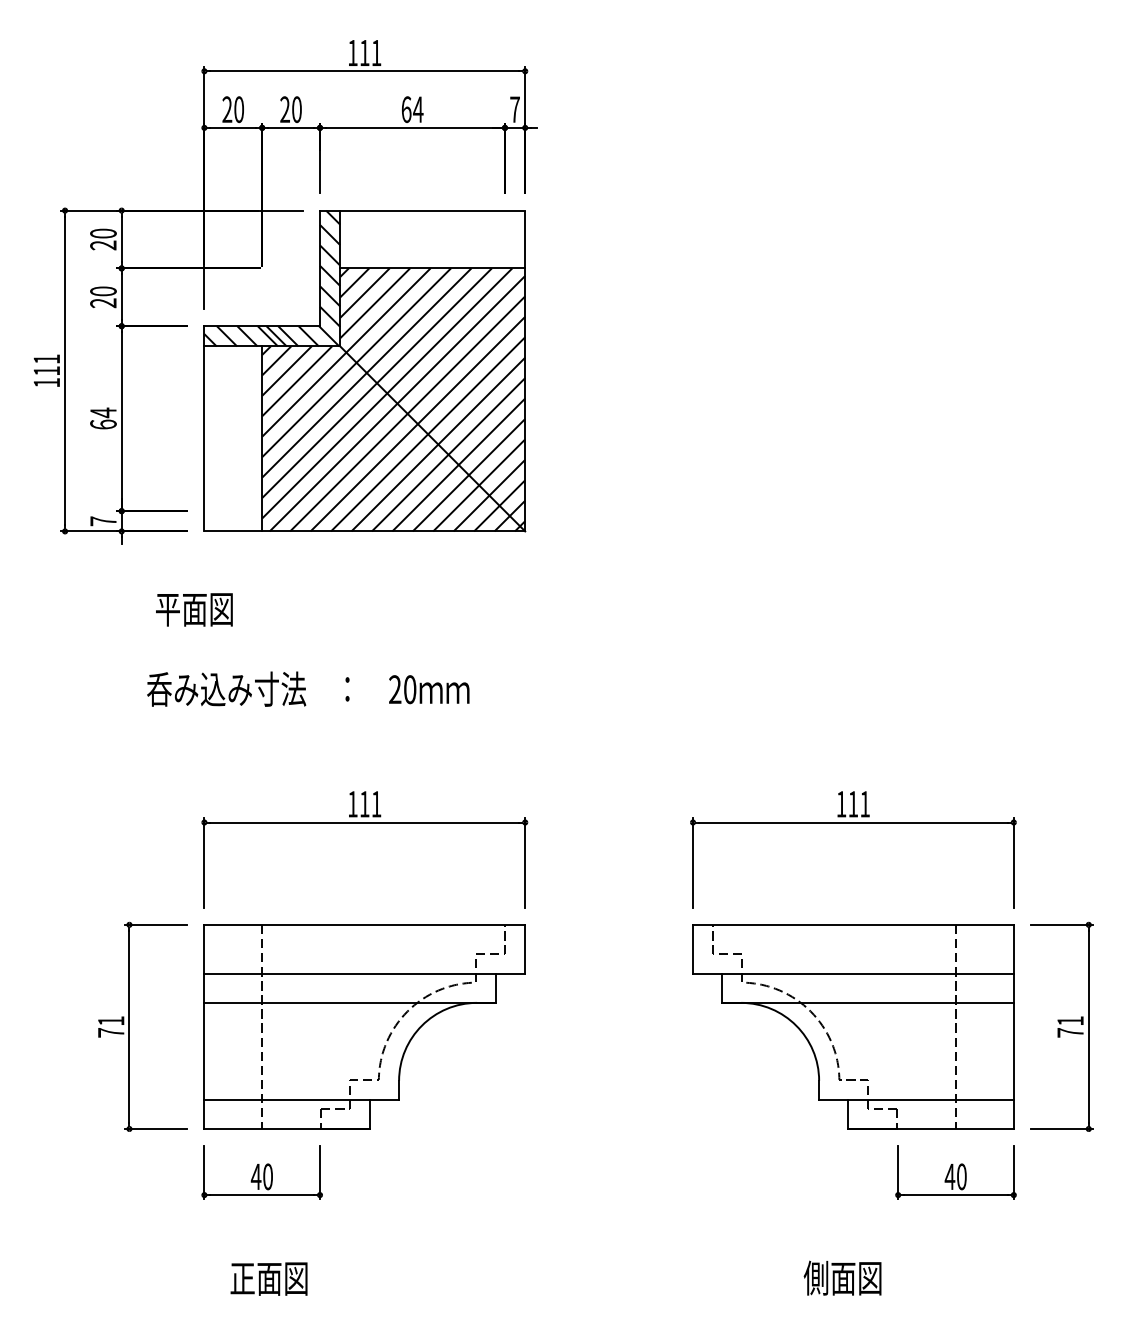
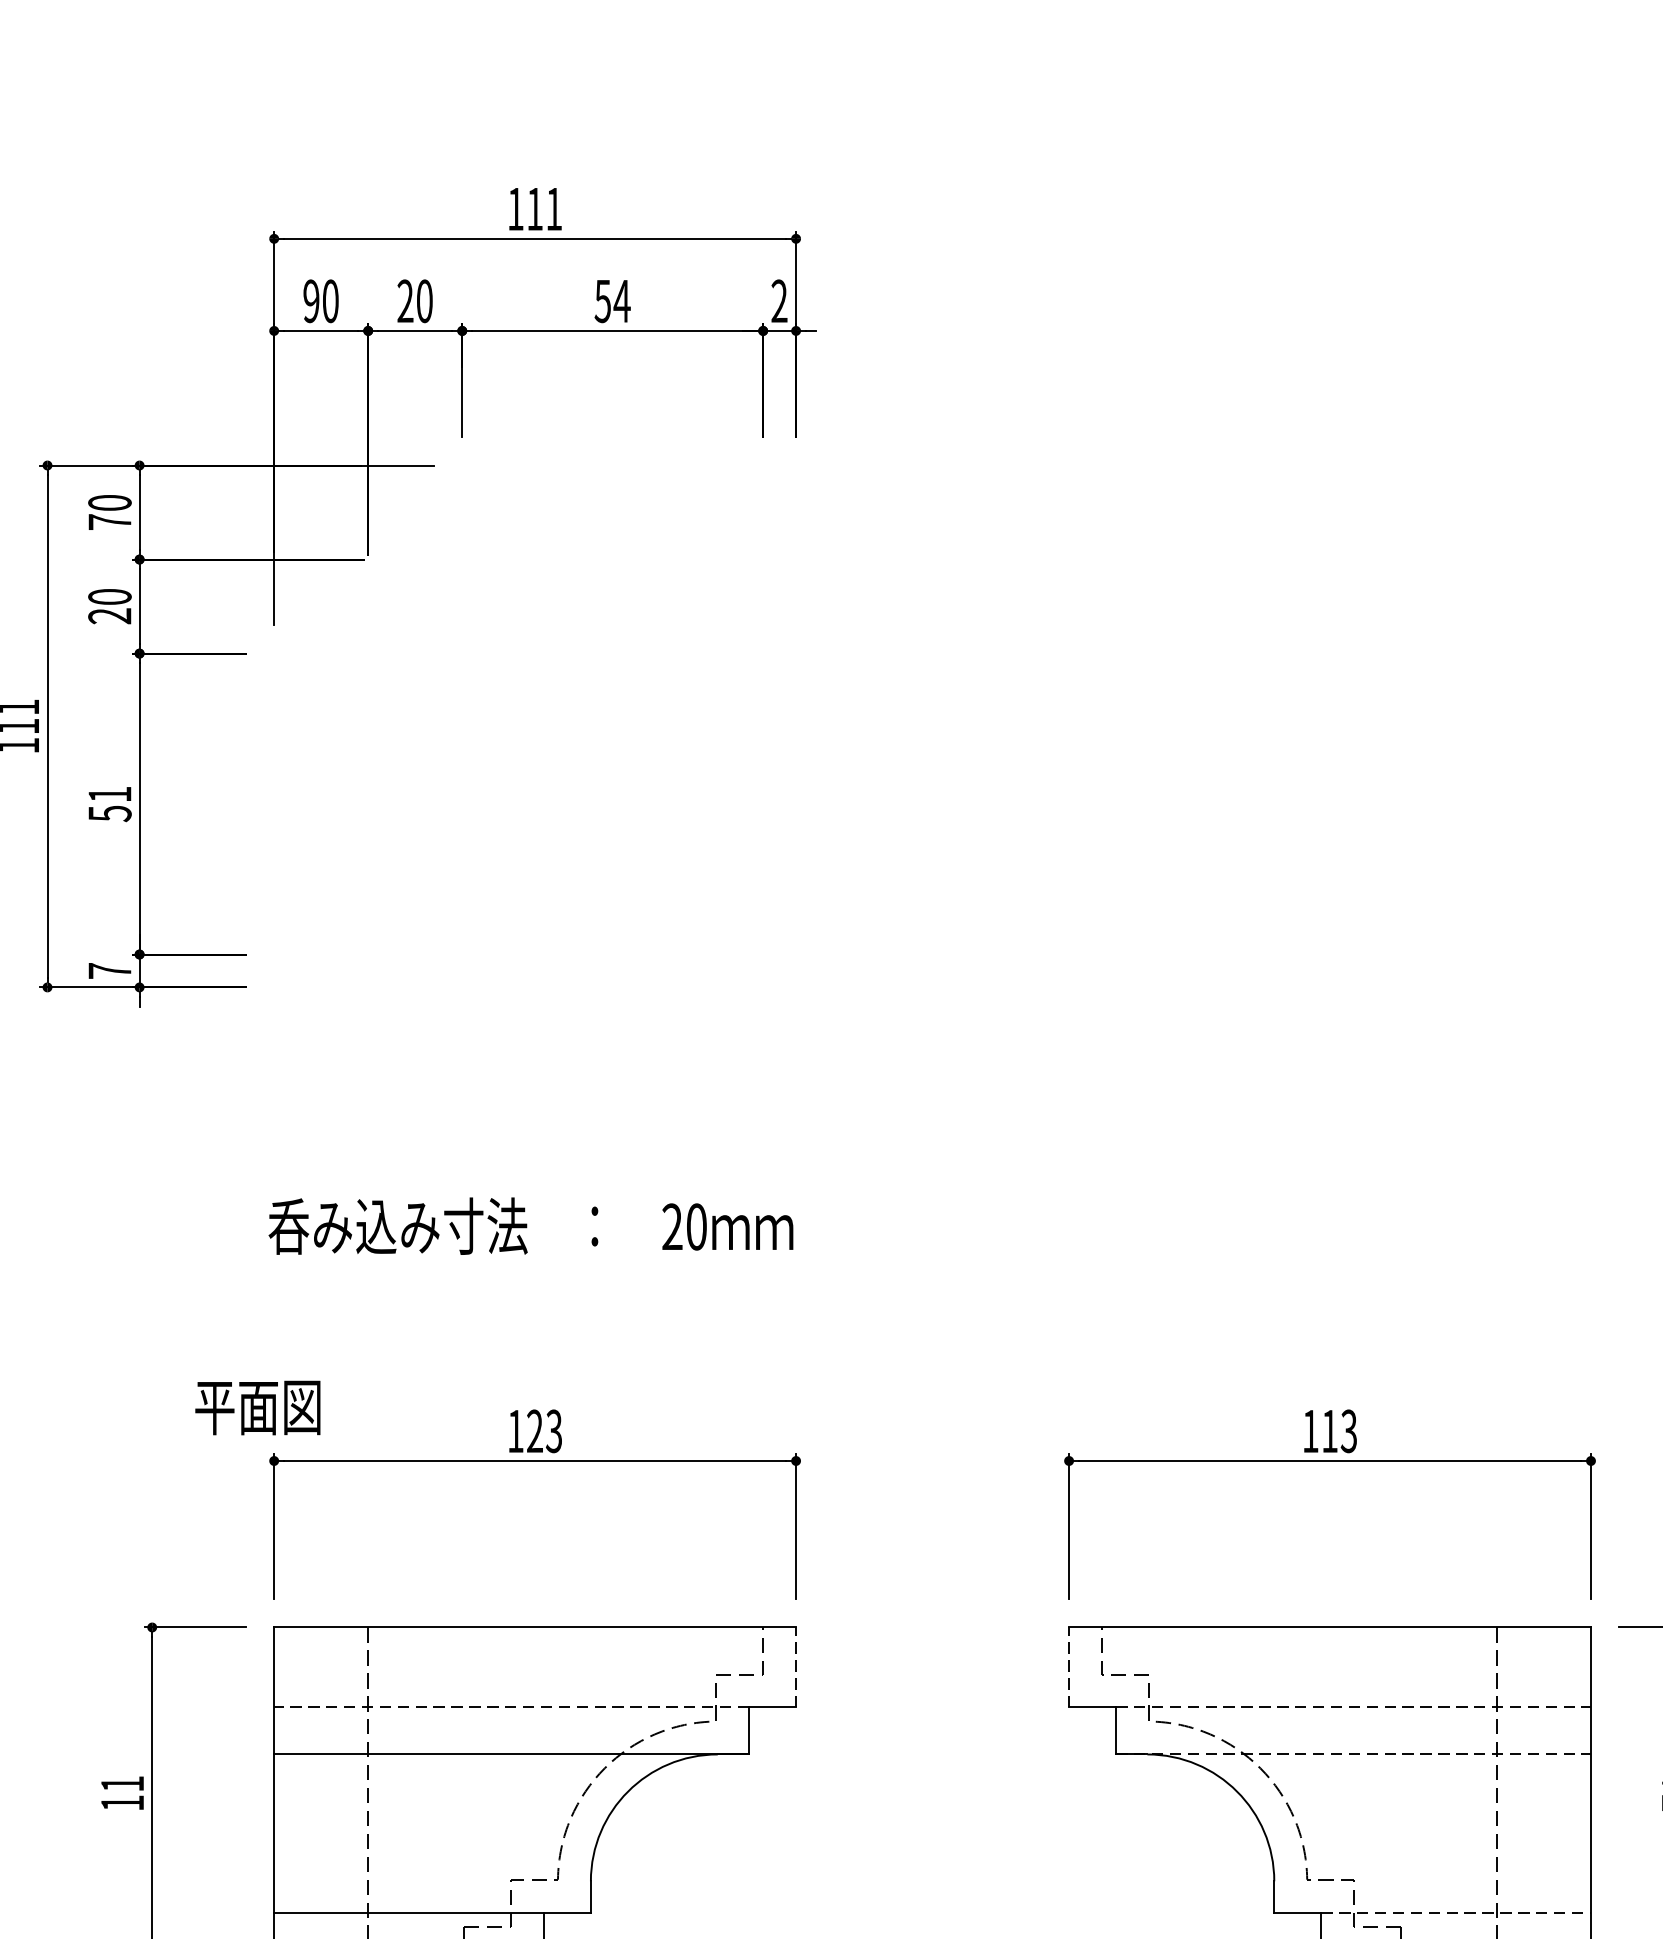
text: (227, 109) -> (311, 301), 20 -> 90
text: (406, 109) -> (602, 301), 64 -> 54
text: (514, 109) -> (778, 301), 7 -> 2
text: (103, 245) -> (110, 522), 20 -> 70
part: (364, 371) -> (534, 727), removed
text: (103, 418) -> (110, 803), 64 -> 51
text: (194, 609) -> (258, 1407), moved
text: (308, 688) -> (531, 1225), moved
text: (370, 803) -> (544, 1430), 111 -> 123
text: (864, 803) -> (1348, 1430), 111 -> 113
line: (525, 949) -> (796, 1667), solid -> dashed
line: (693, 949) -> (1069, 1667), solid -> dashed
line: (350, 973) -> (511, 1706), solid -> dashed
line: (867, 973) -> (1352, 1706), solid -> dashed
line: (867, 1002) -> (1352, 1753), solid -> dashed
text: (111, 1032) -> (123, 1802), 71 -> 11
line: (930, 1100) -> (1455, 1913), solid -> dashed

